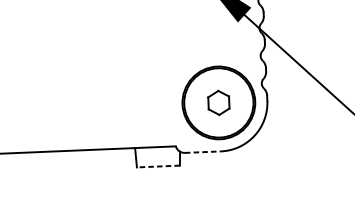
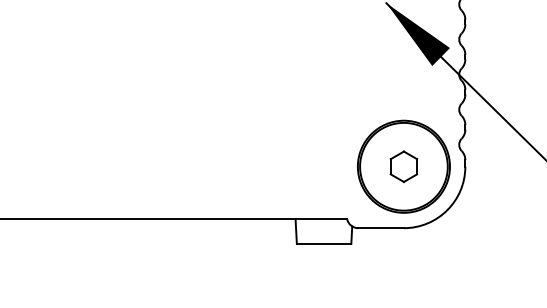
line: (203, 152) -> (381, 228), dashed -> solid
line: (157, 166) -> (323, 243), dashed -> solid

